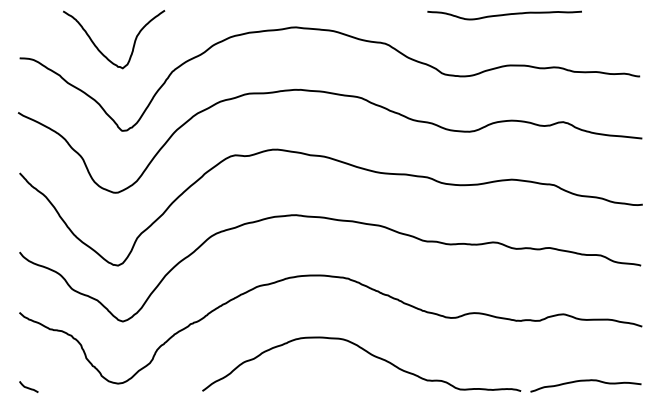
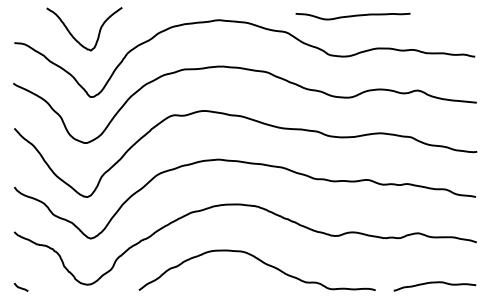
curve: (504, 15) -> (352, 16), moved
curve: (367, 353) -> (261, 262), moved

